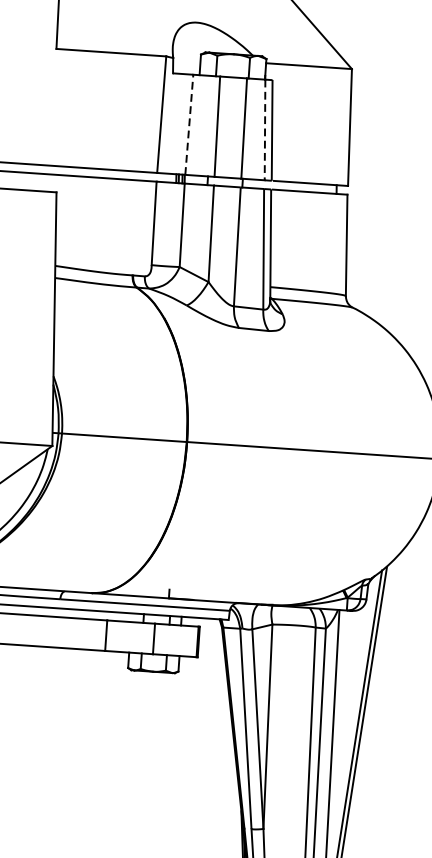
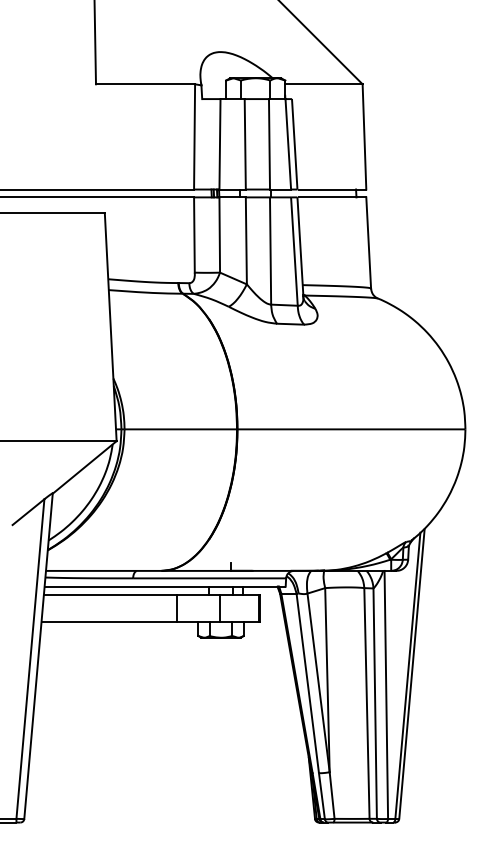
line: (188, 123) -> (219, 143), dashed -> solid
line: (265, 130) -> (288, 144), dashed -> solid

